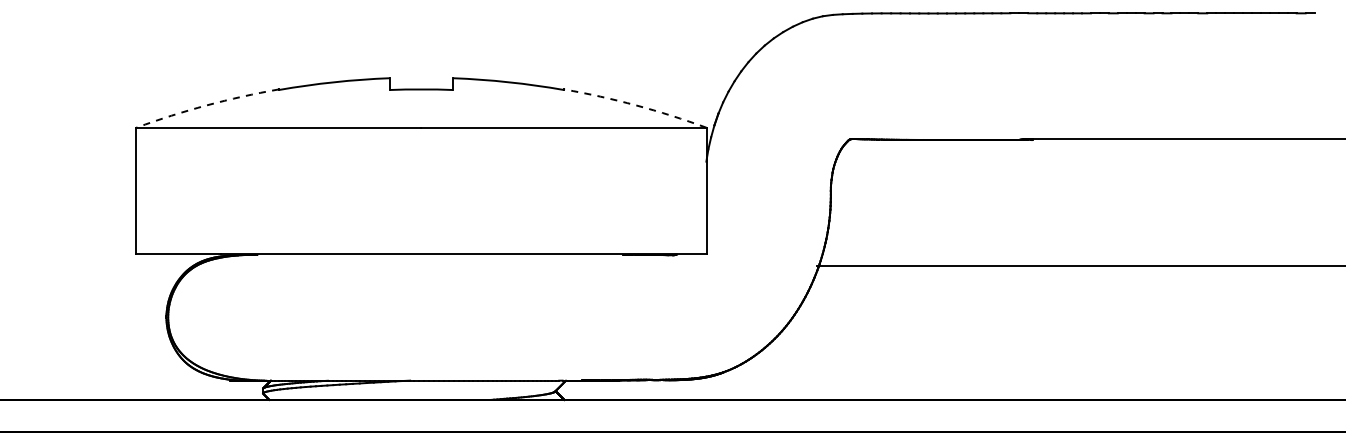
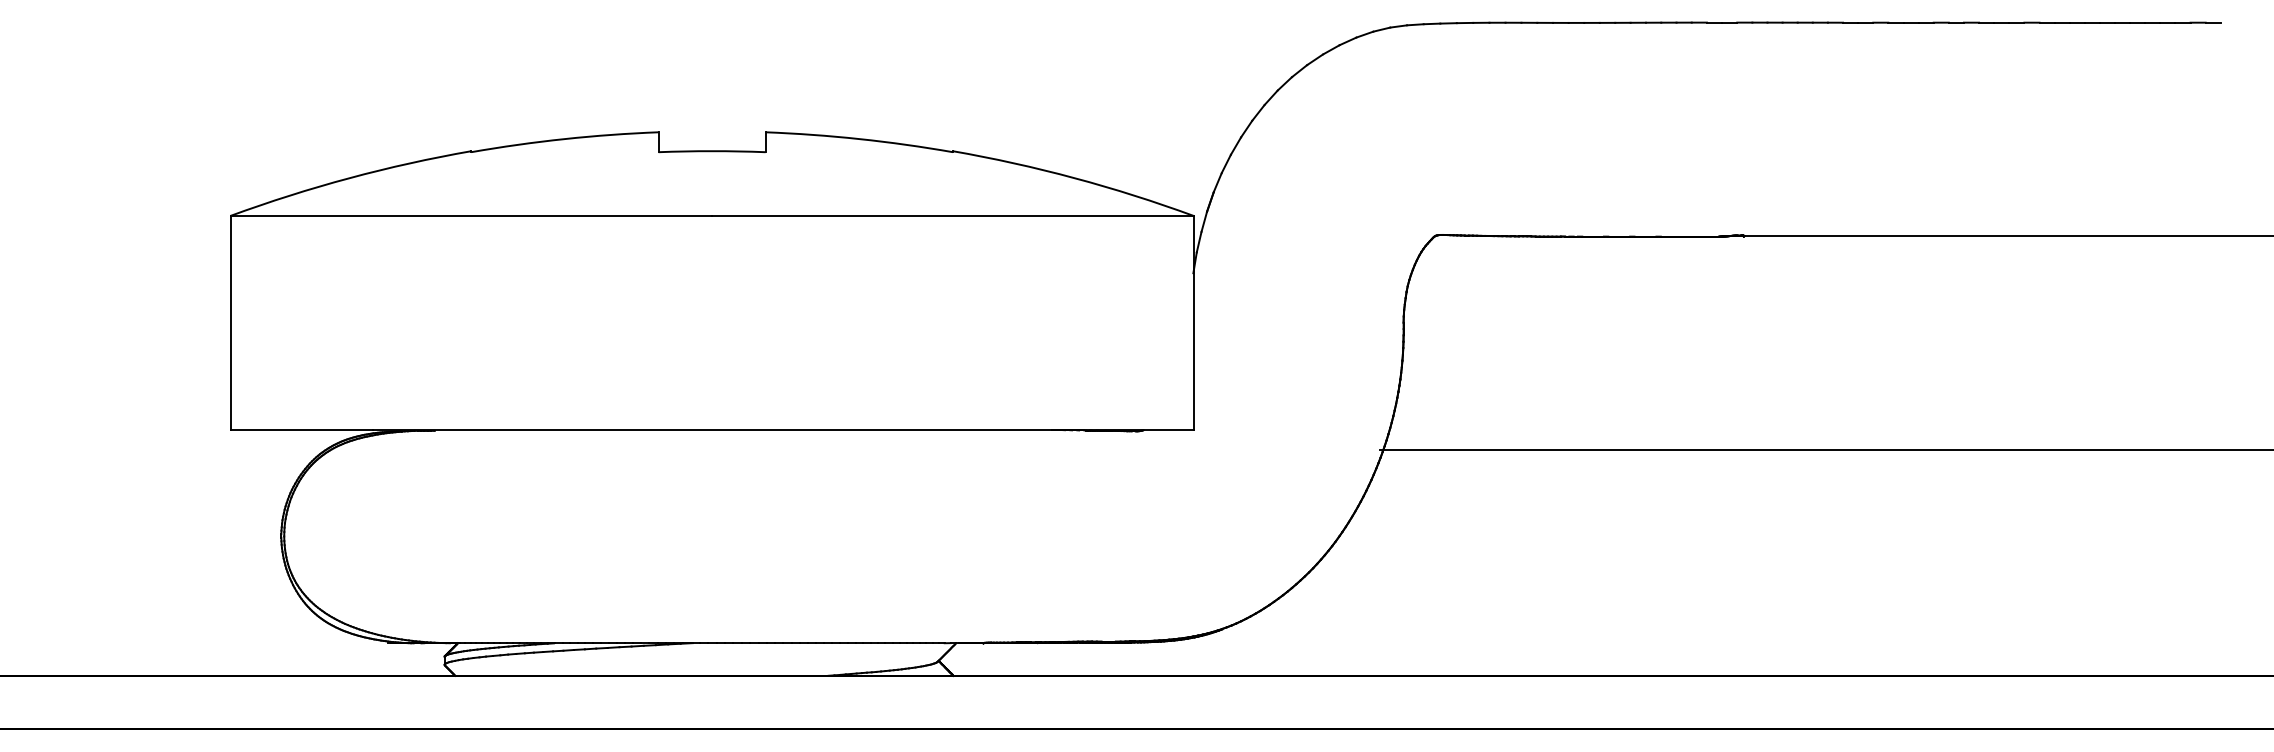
arc: (206, 105) -> (348, 178), dashed -> solid
arc: (636, 105) -> (1075, 178), dashed -> solid

